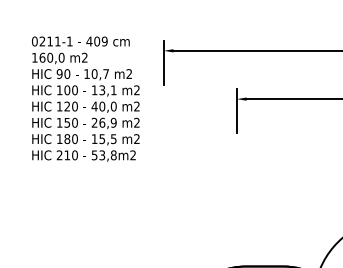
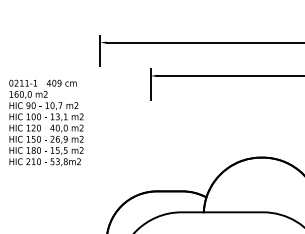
text: (85, 98) -> (46, 122), moved

